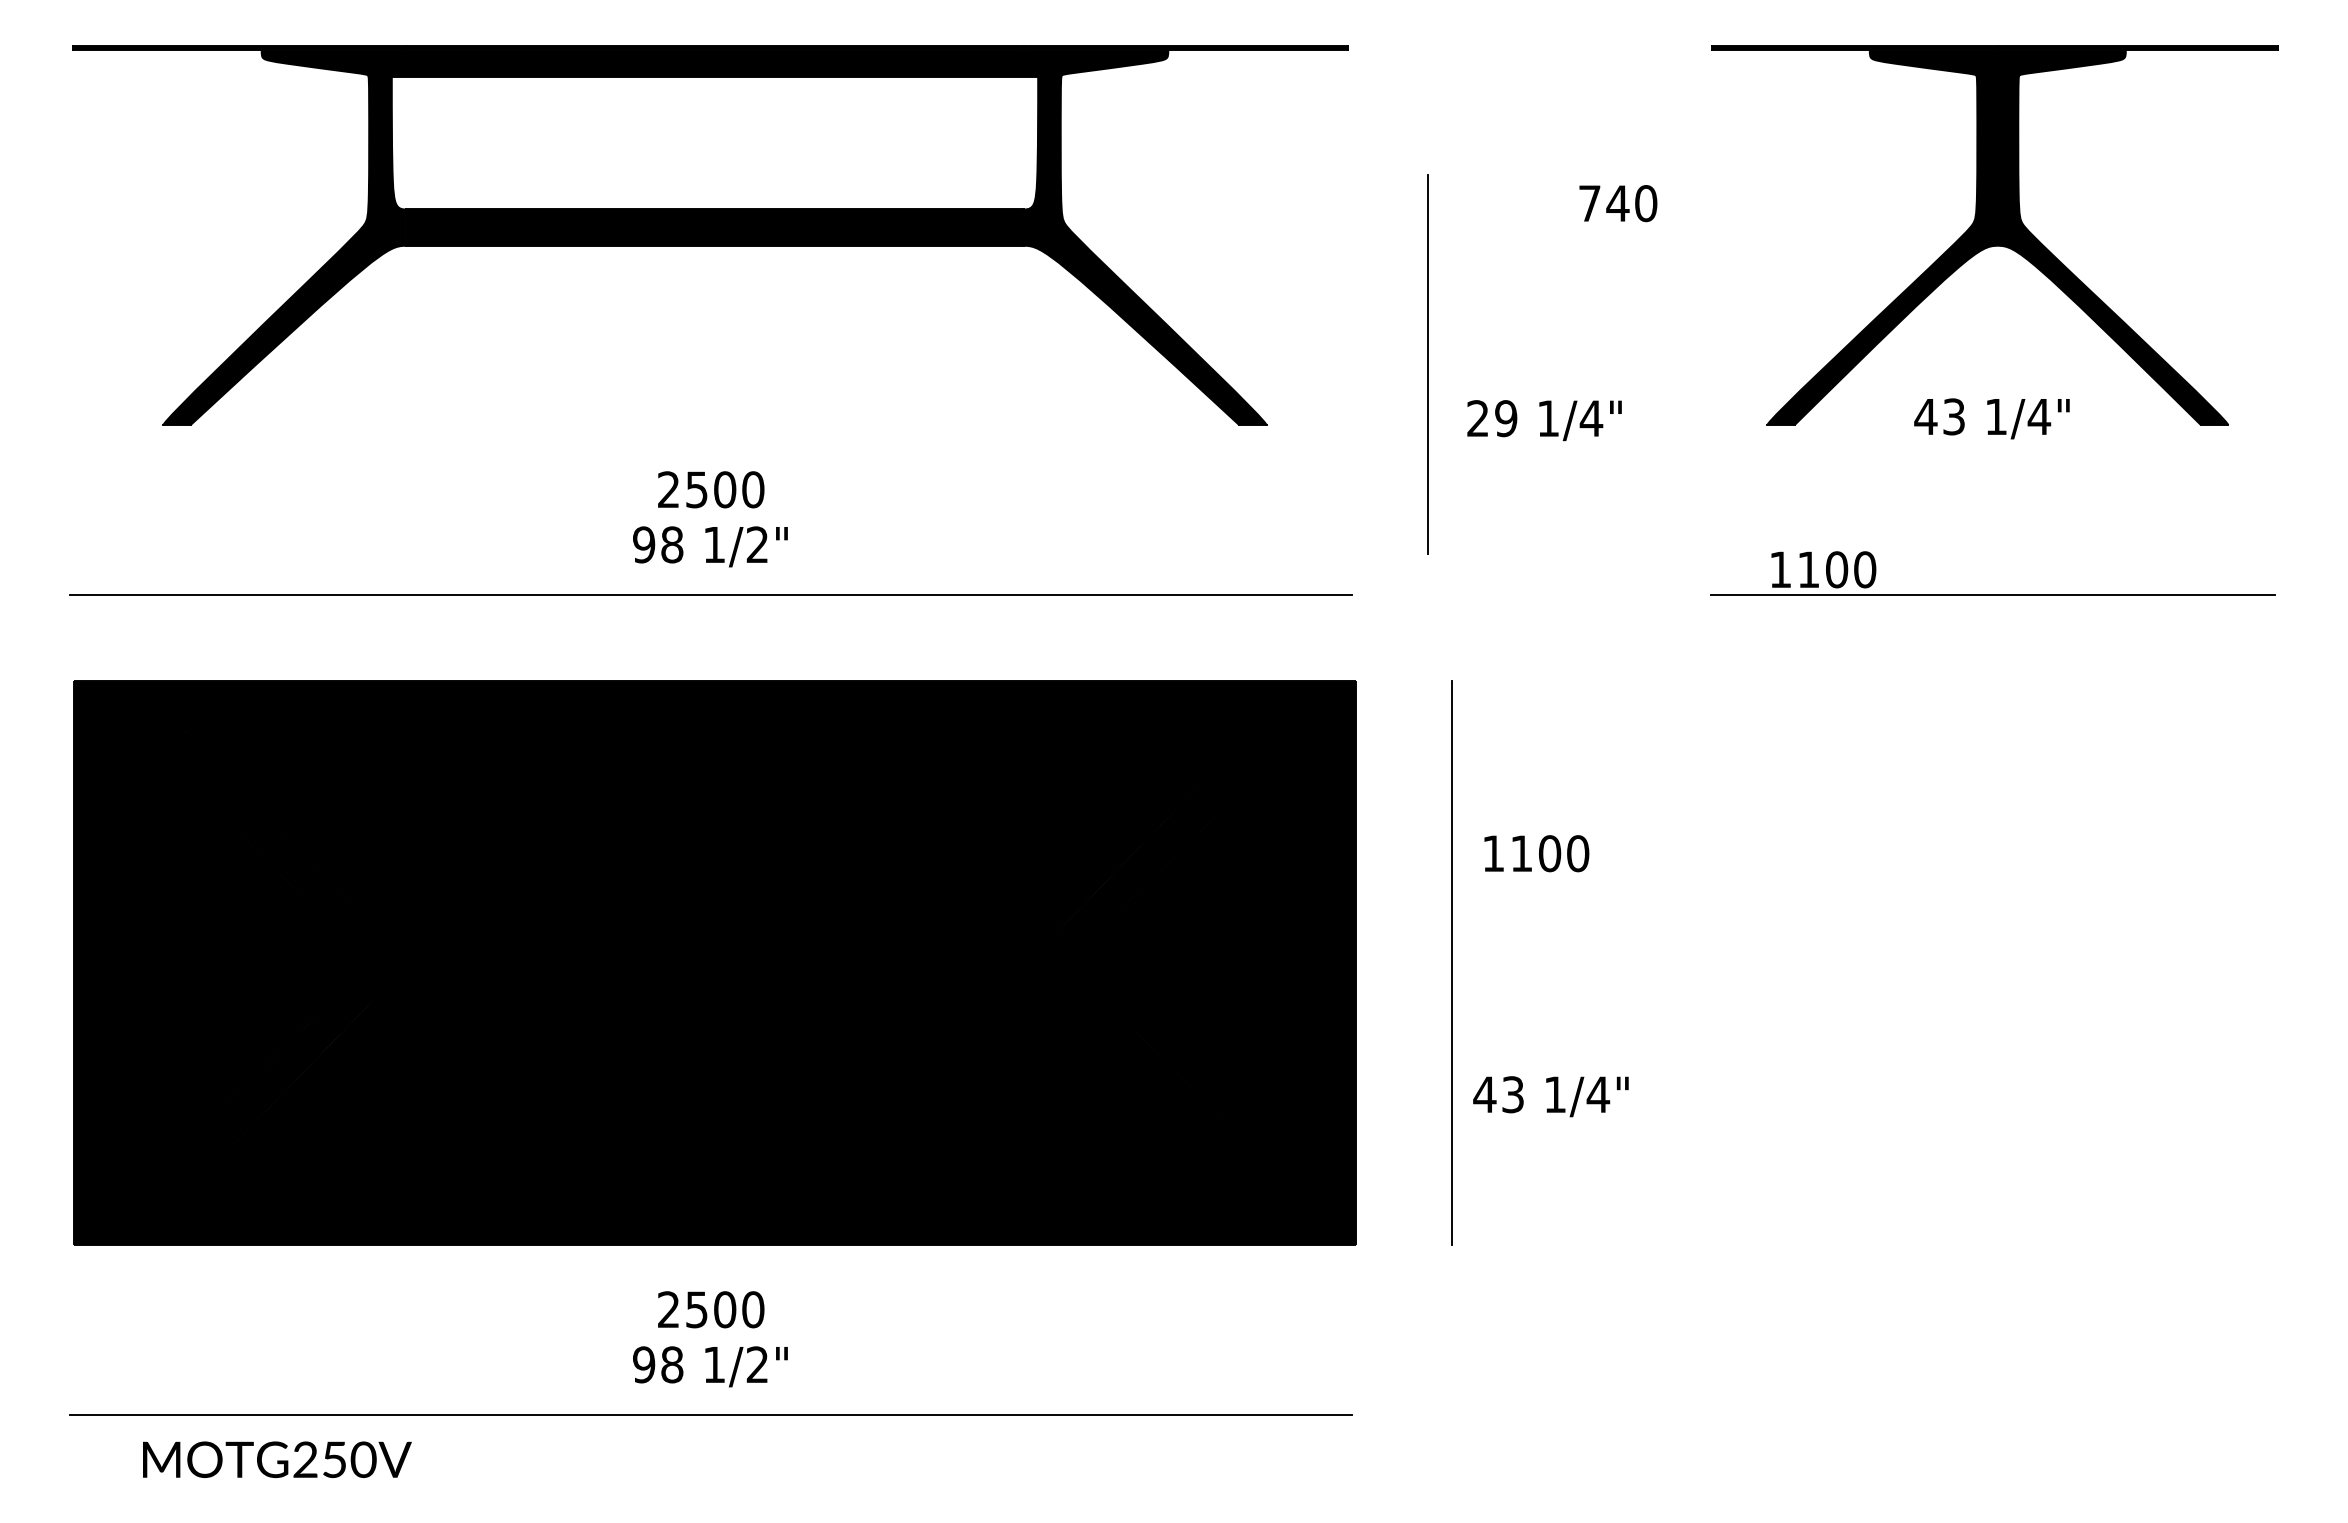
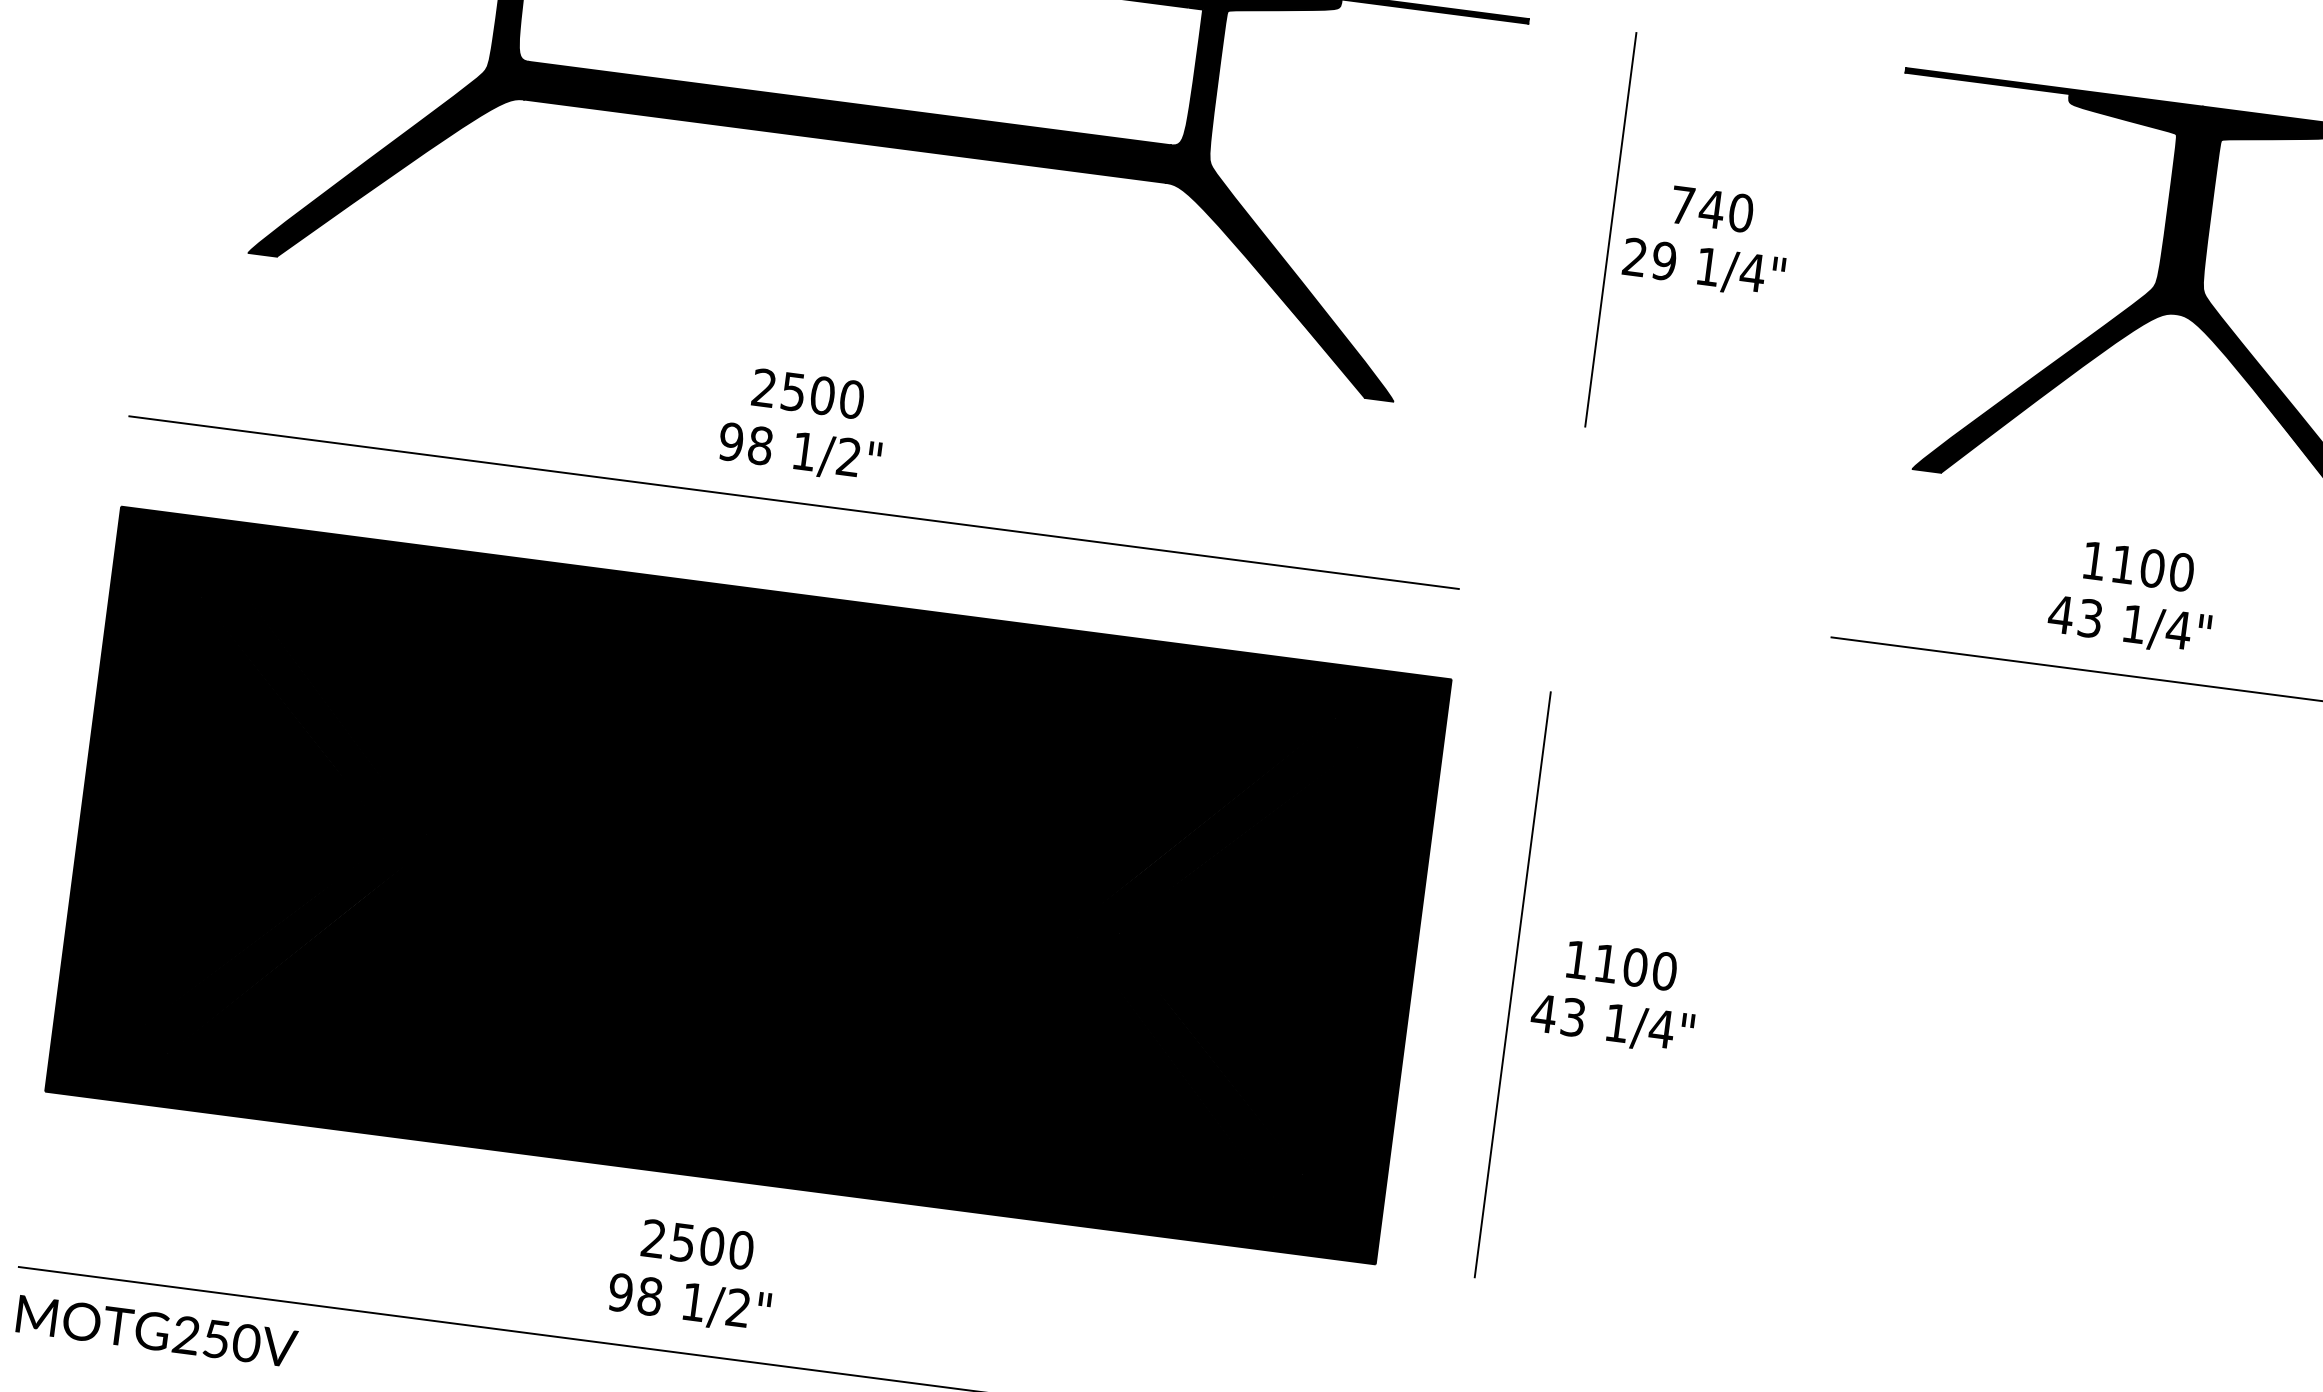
text: (1618, 203) -> (1712, 209), moved
line: (1427, 364) -> (1610, 229), moved
text: (1991, 418) -> (2128, 625), moved
text: (1544, 420) -> (1703, 268), moved
text: (1823, 569) -> (2138, 566), moved
text: (1536, 853) -> (1621, 965), moved
text: (1550, 1096) -> (1611, 1024), moved
text: (277, 1459) -> (157, 1331), moved

